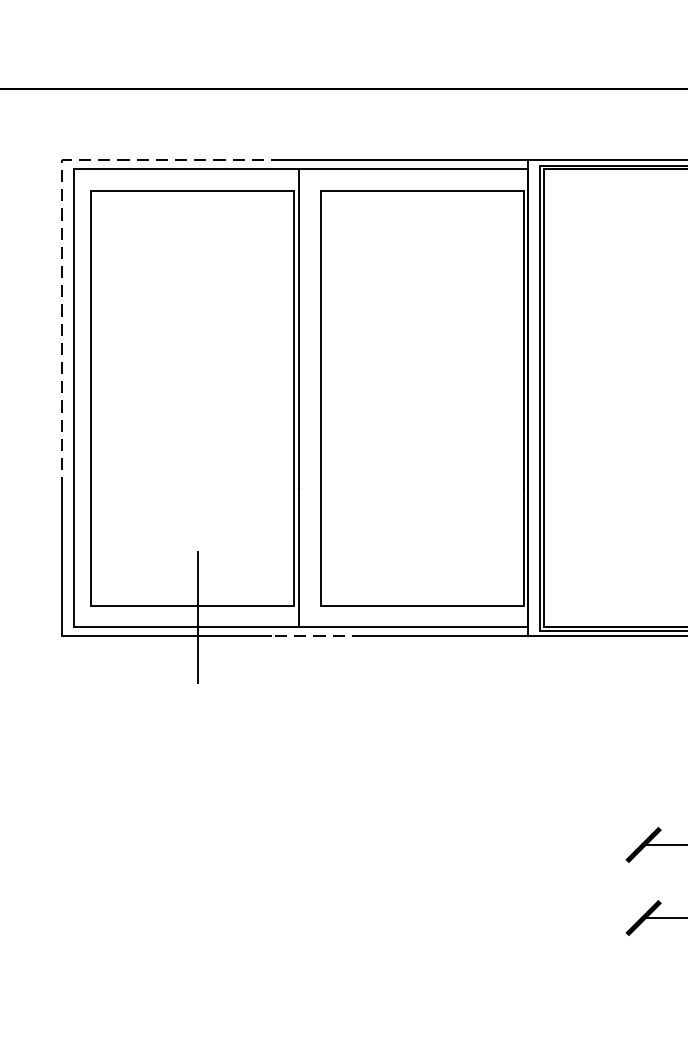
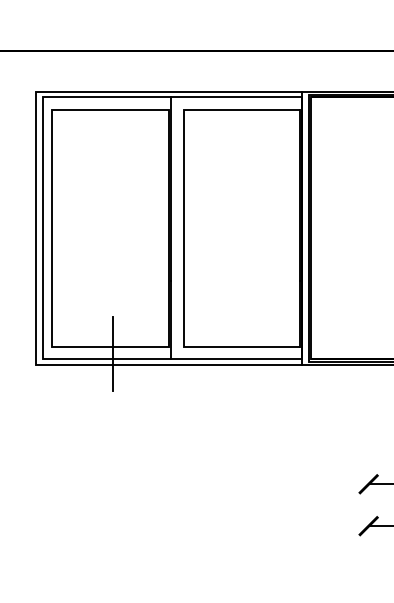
line: (62, 217) -> (35, 124), dashed -> solid
line: (316, 635) -> (181, 364), dashed -> solid

